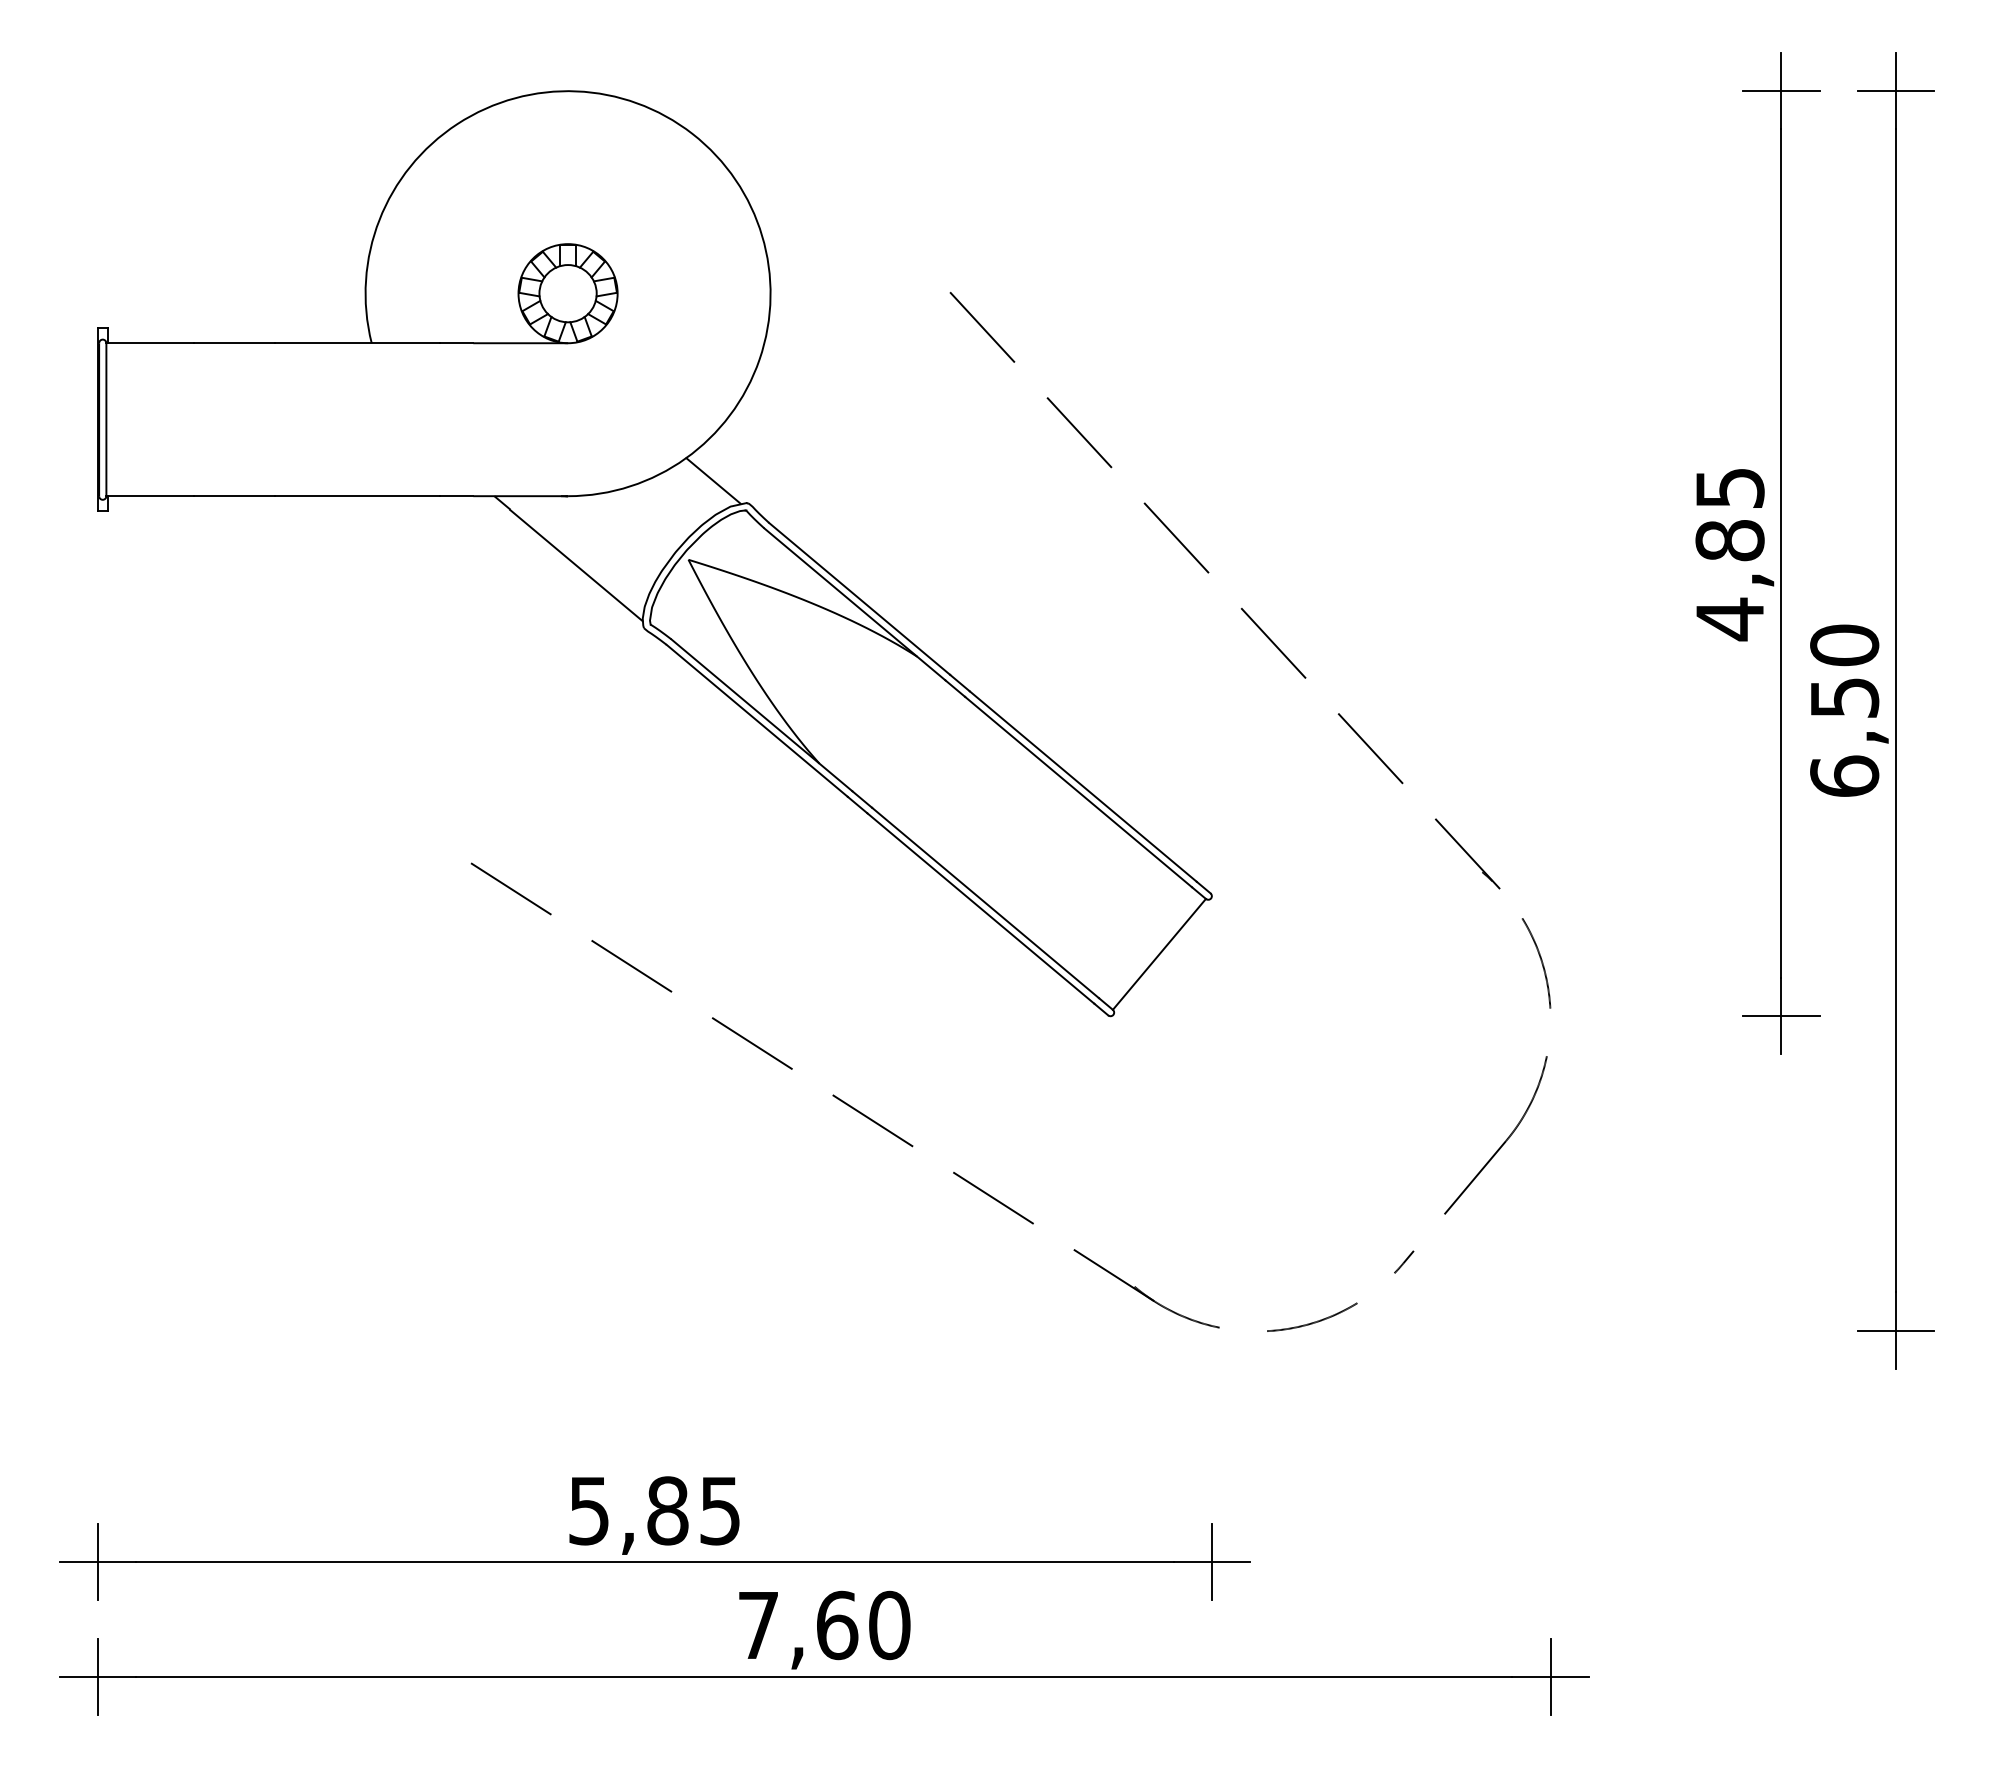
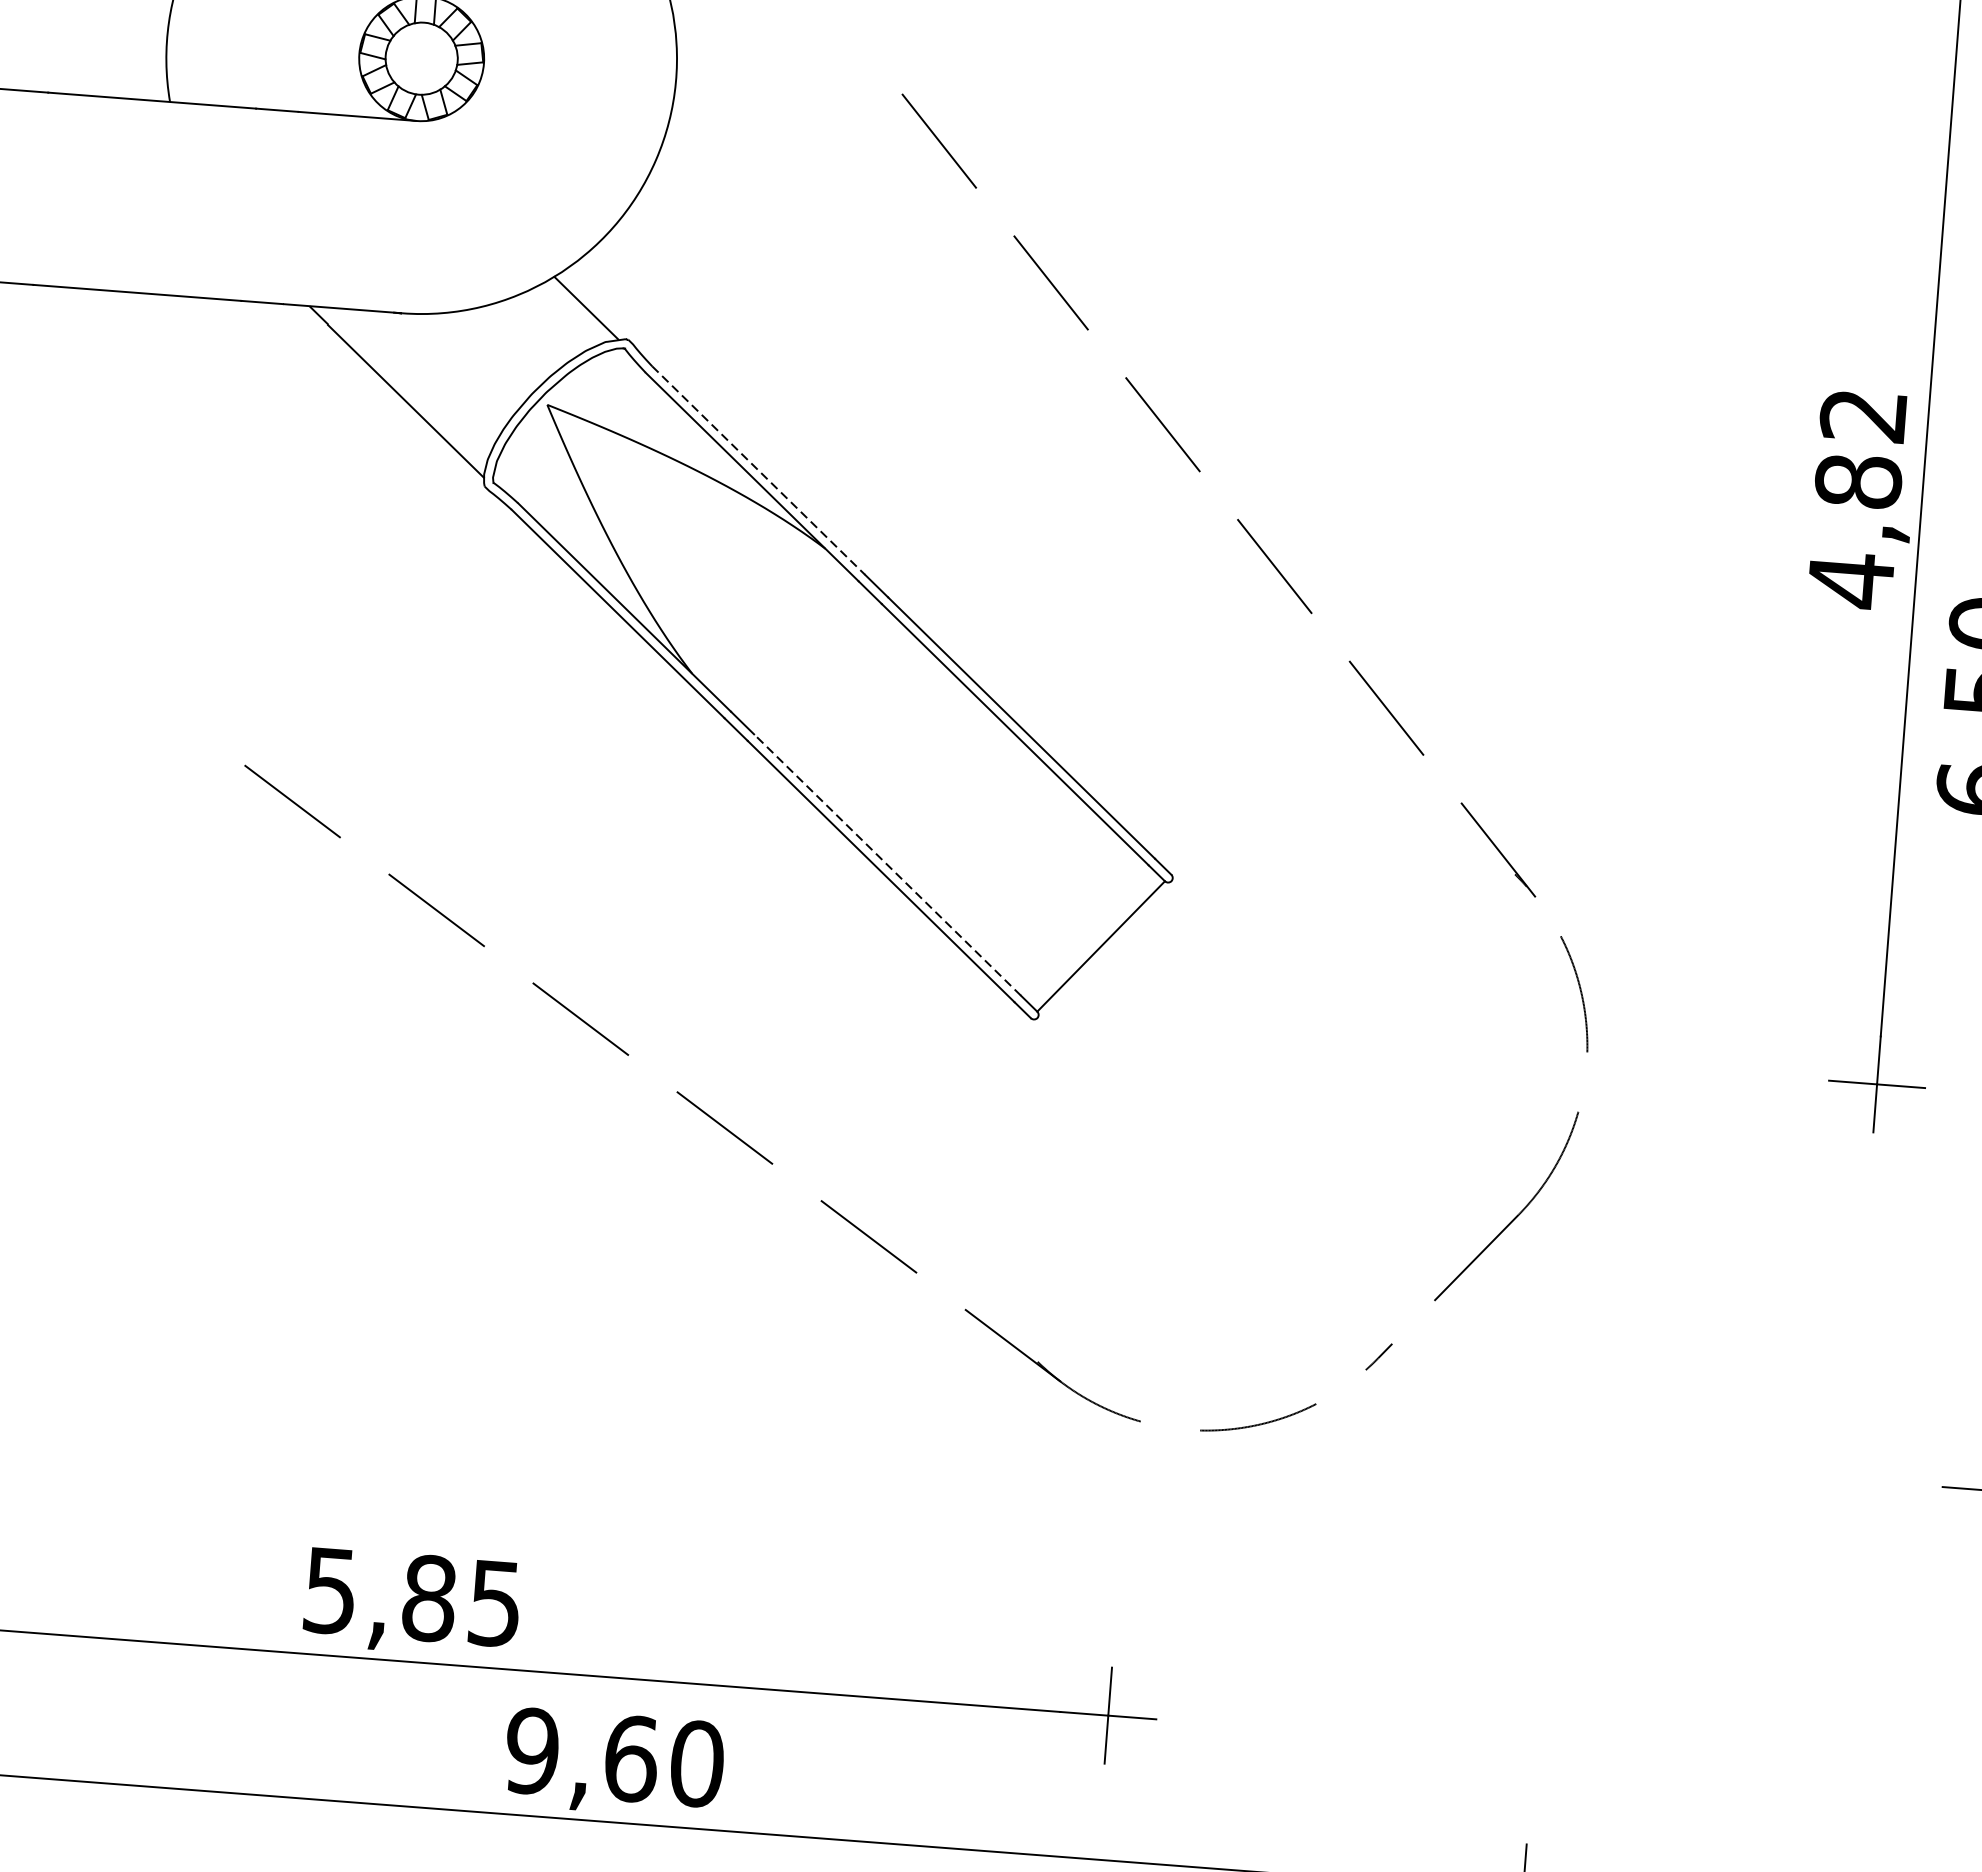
text: (1729, 488) -> (1862, 415), 4,85 -> 4,82
line: (860, 599) -> (759, 471), solid -> dashed
line: (985, 902) -> (887, 864), solid -> dashed
text: (758, 1625) -> (532, 1751), 7,60 -> 9,60

